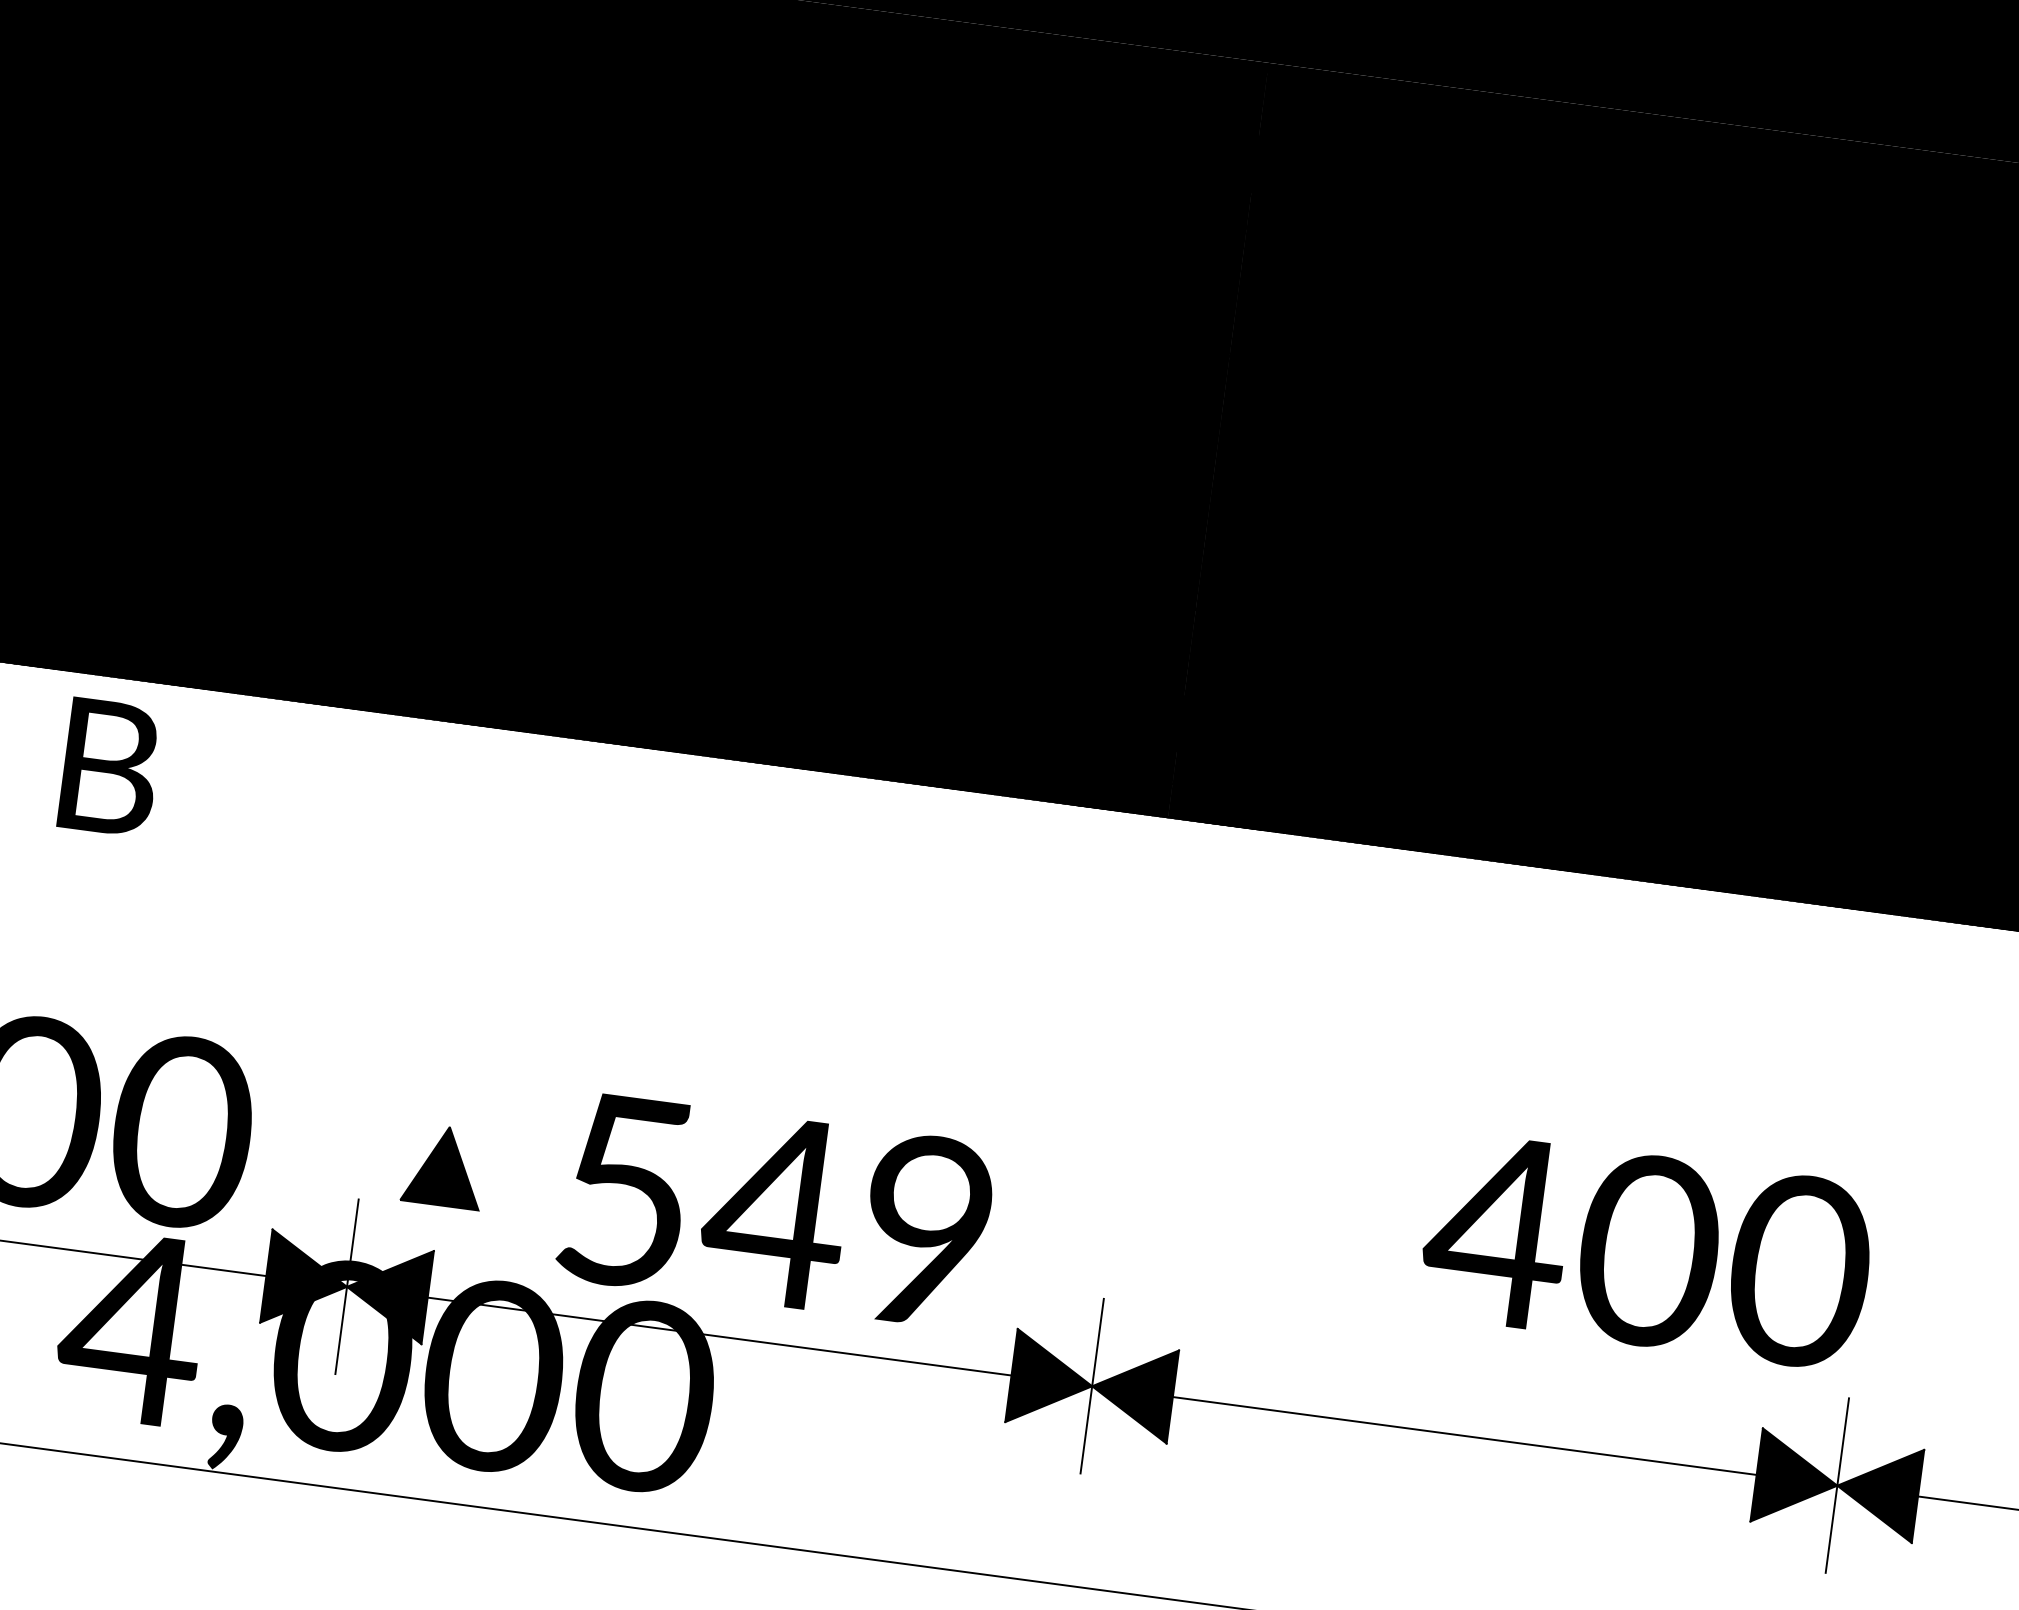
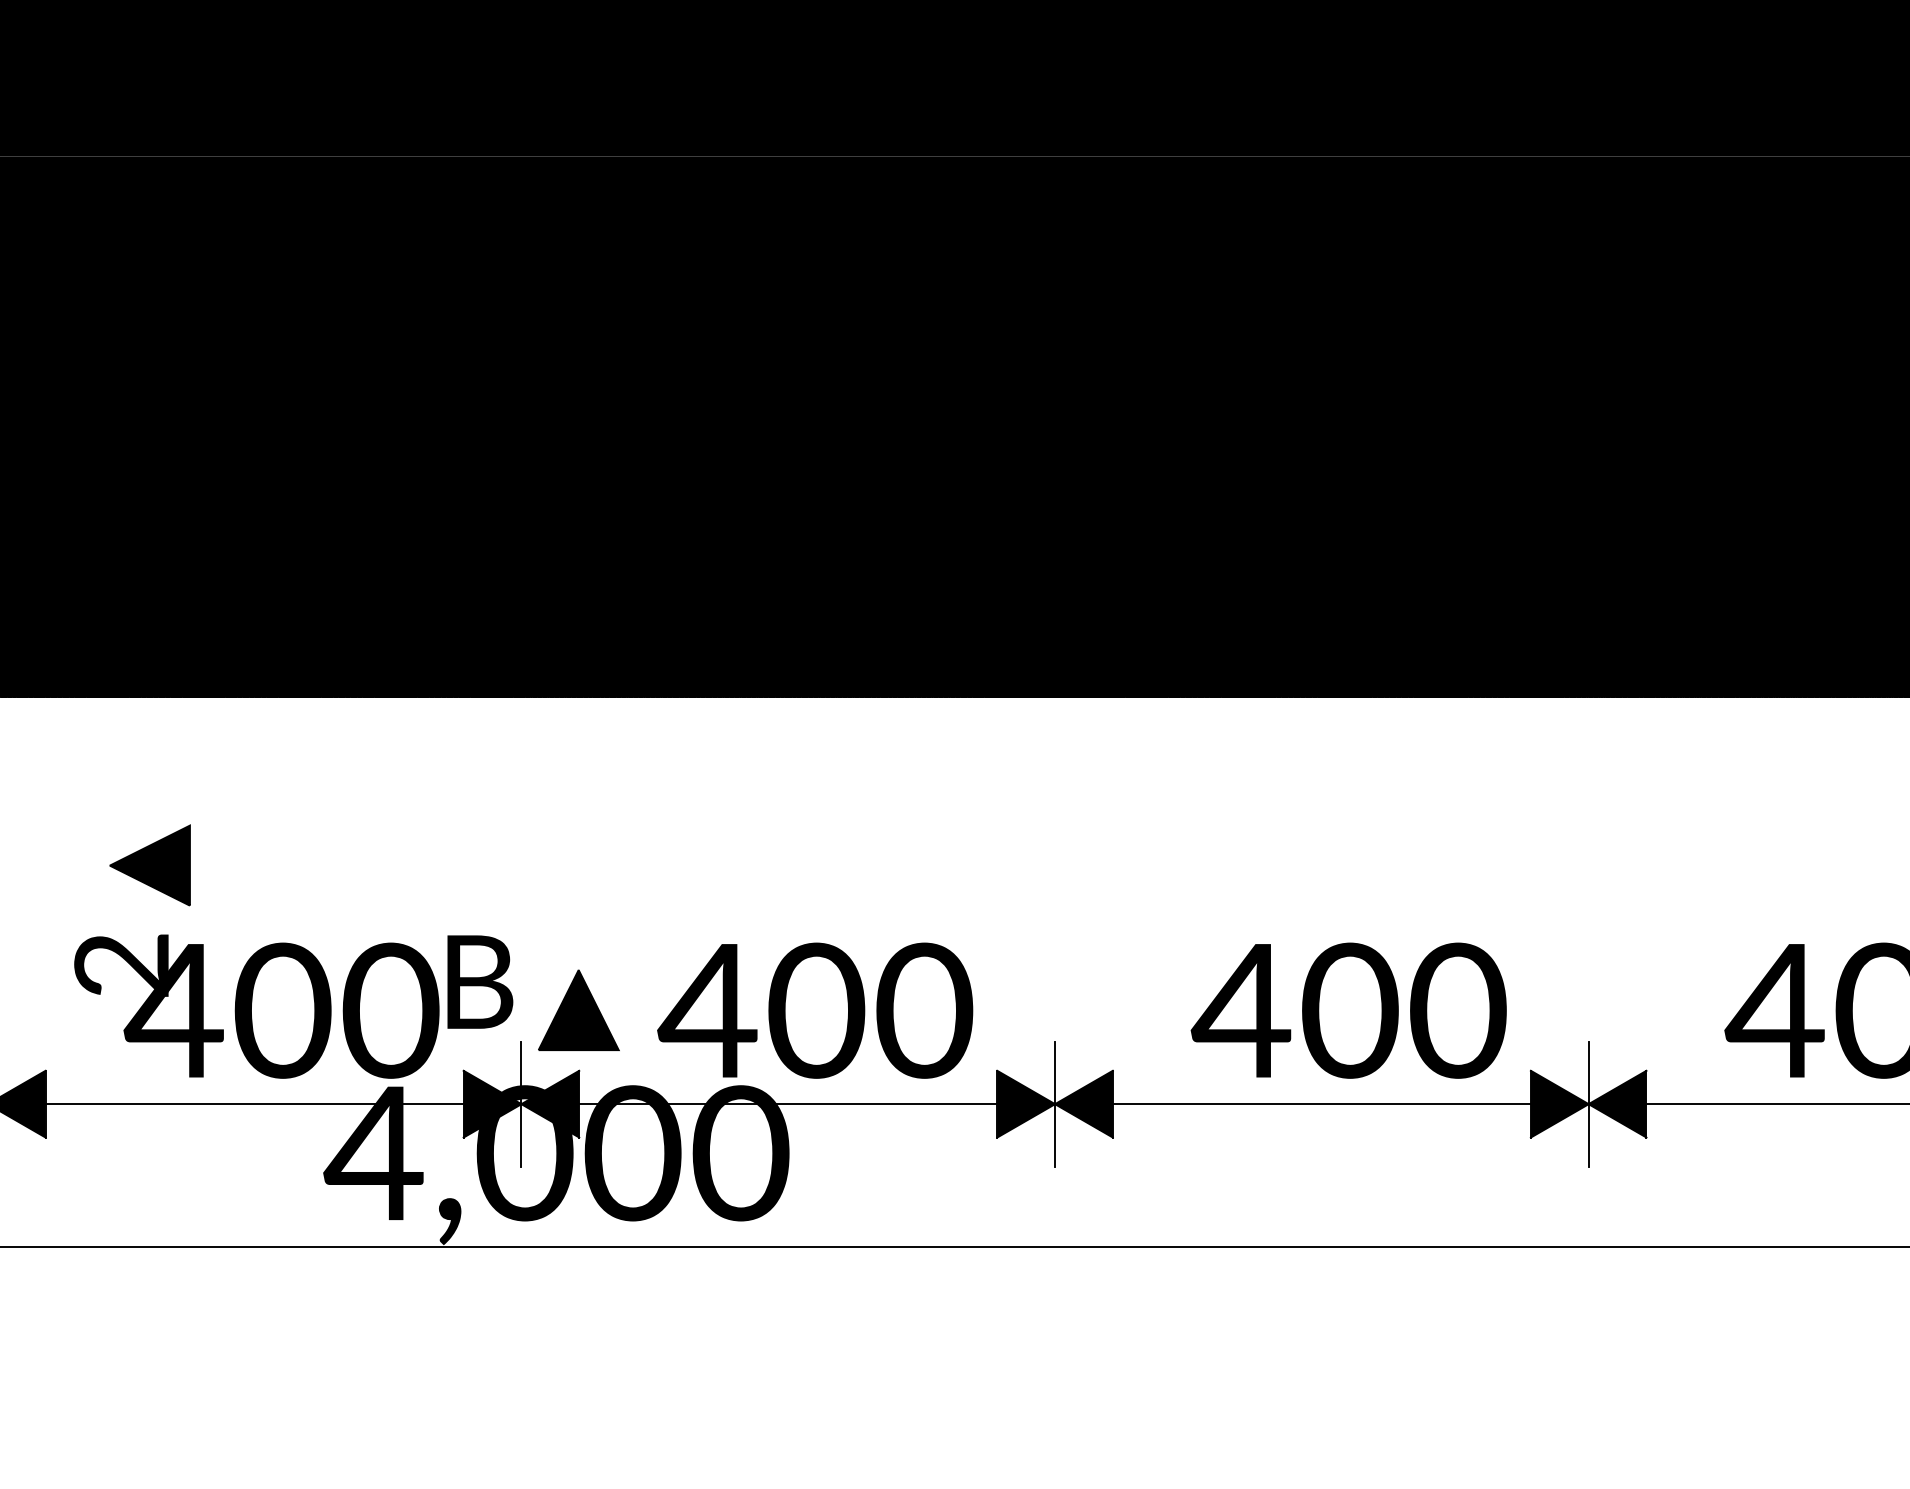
text: (110, 766) -> (480, 981), moved
part: (444, 1165) -> (578, 1009), size x1.43
text: (775, 1210) -> (815, 1010), 549 -> 400
text: (1646, 1250) -> (1348, 1010), moved

